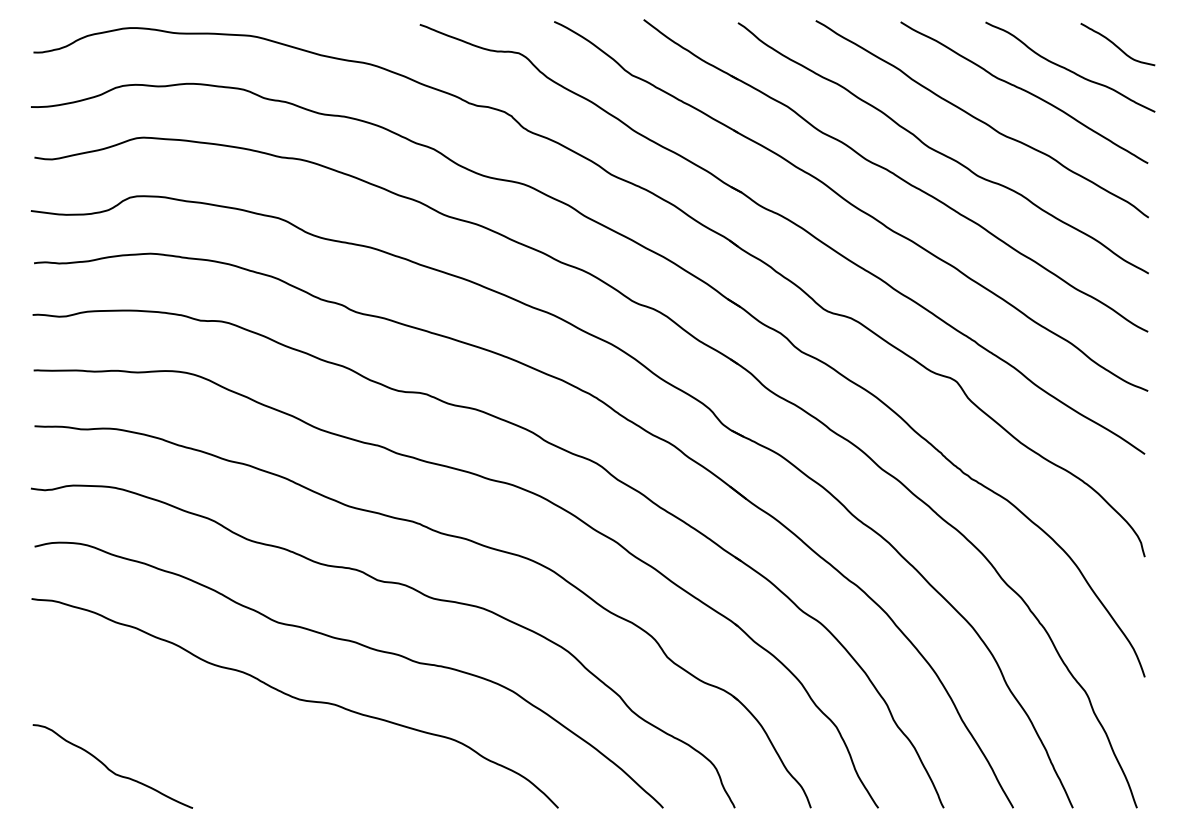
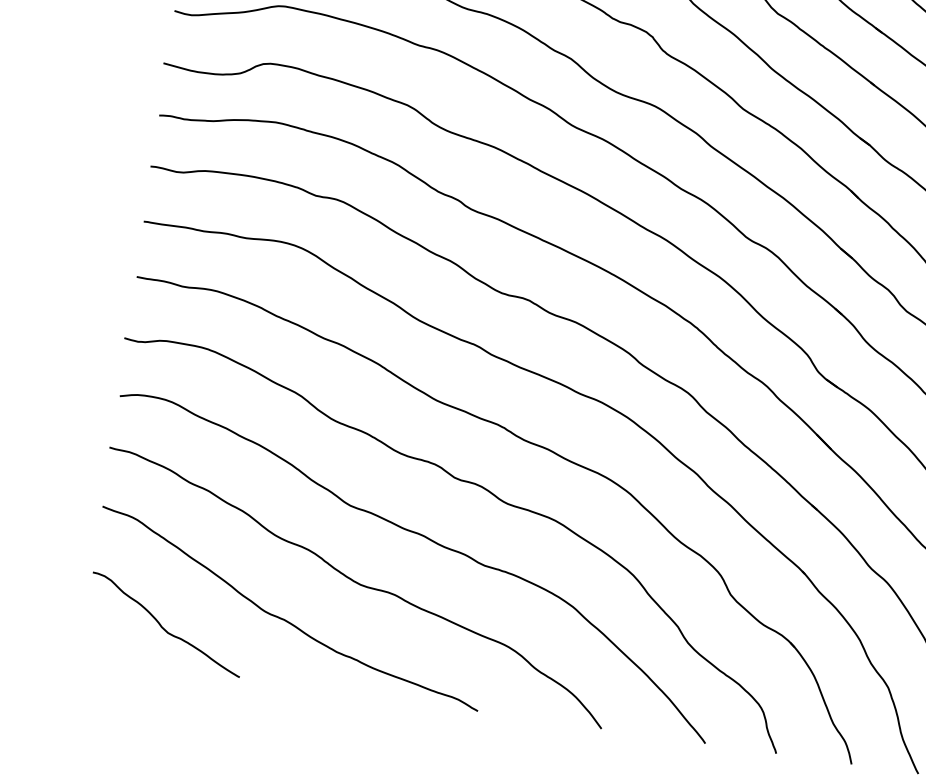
curve: (230, 744) -> (285, 619), added

